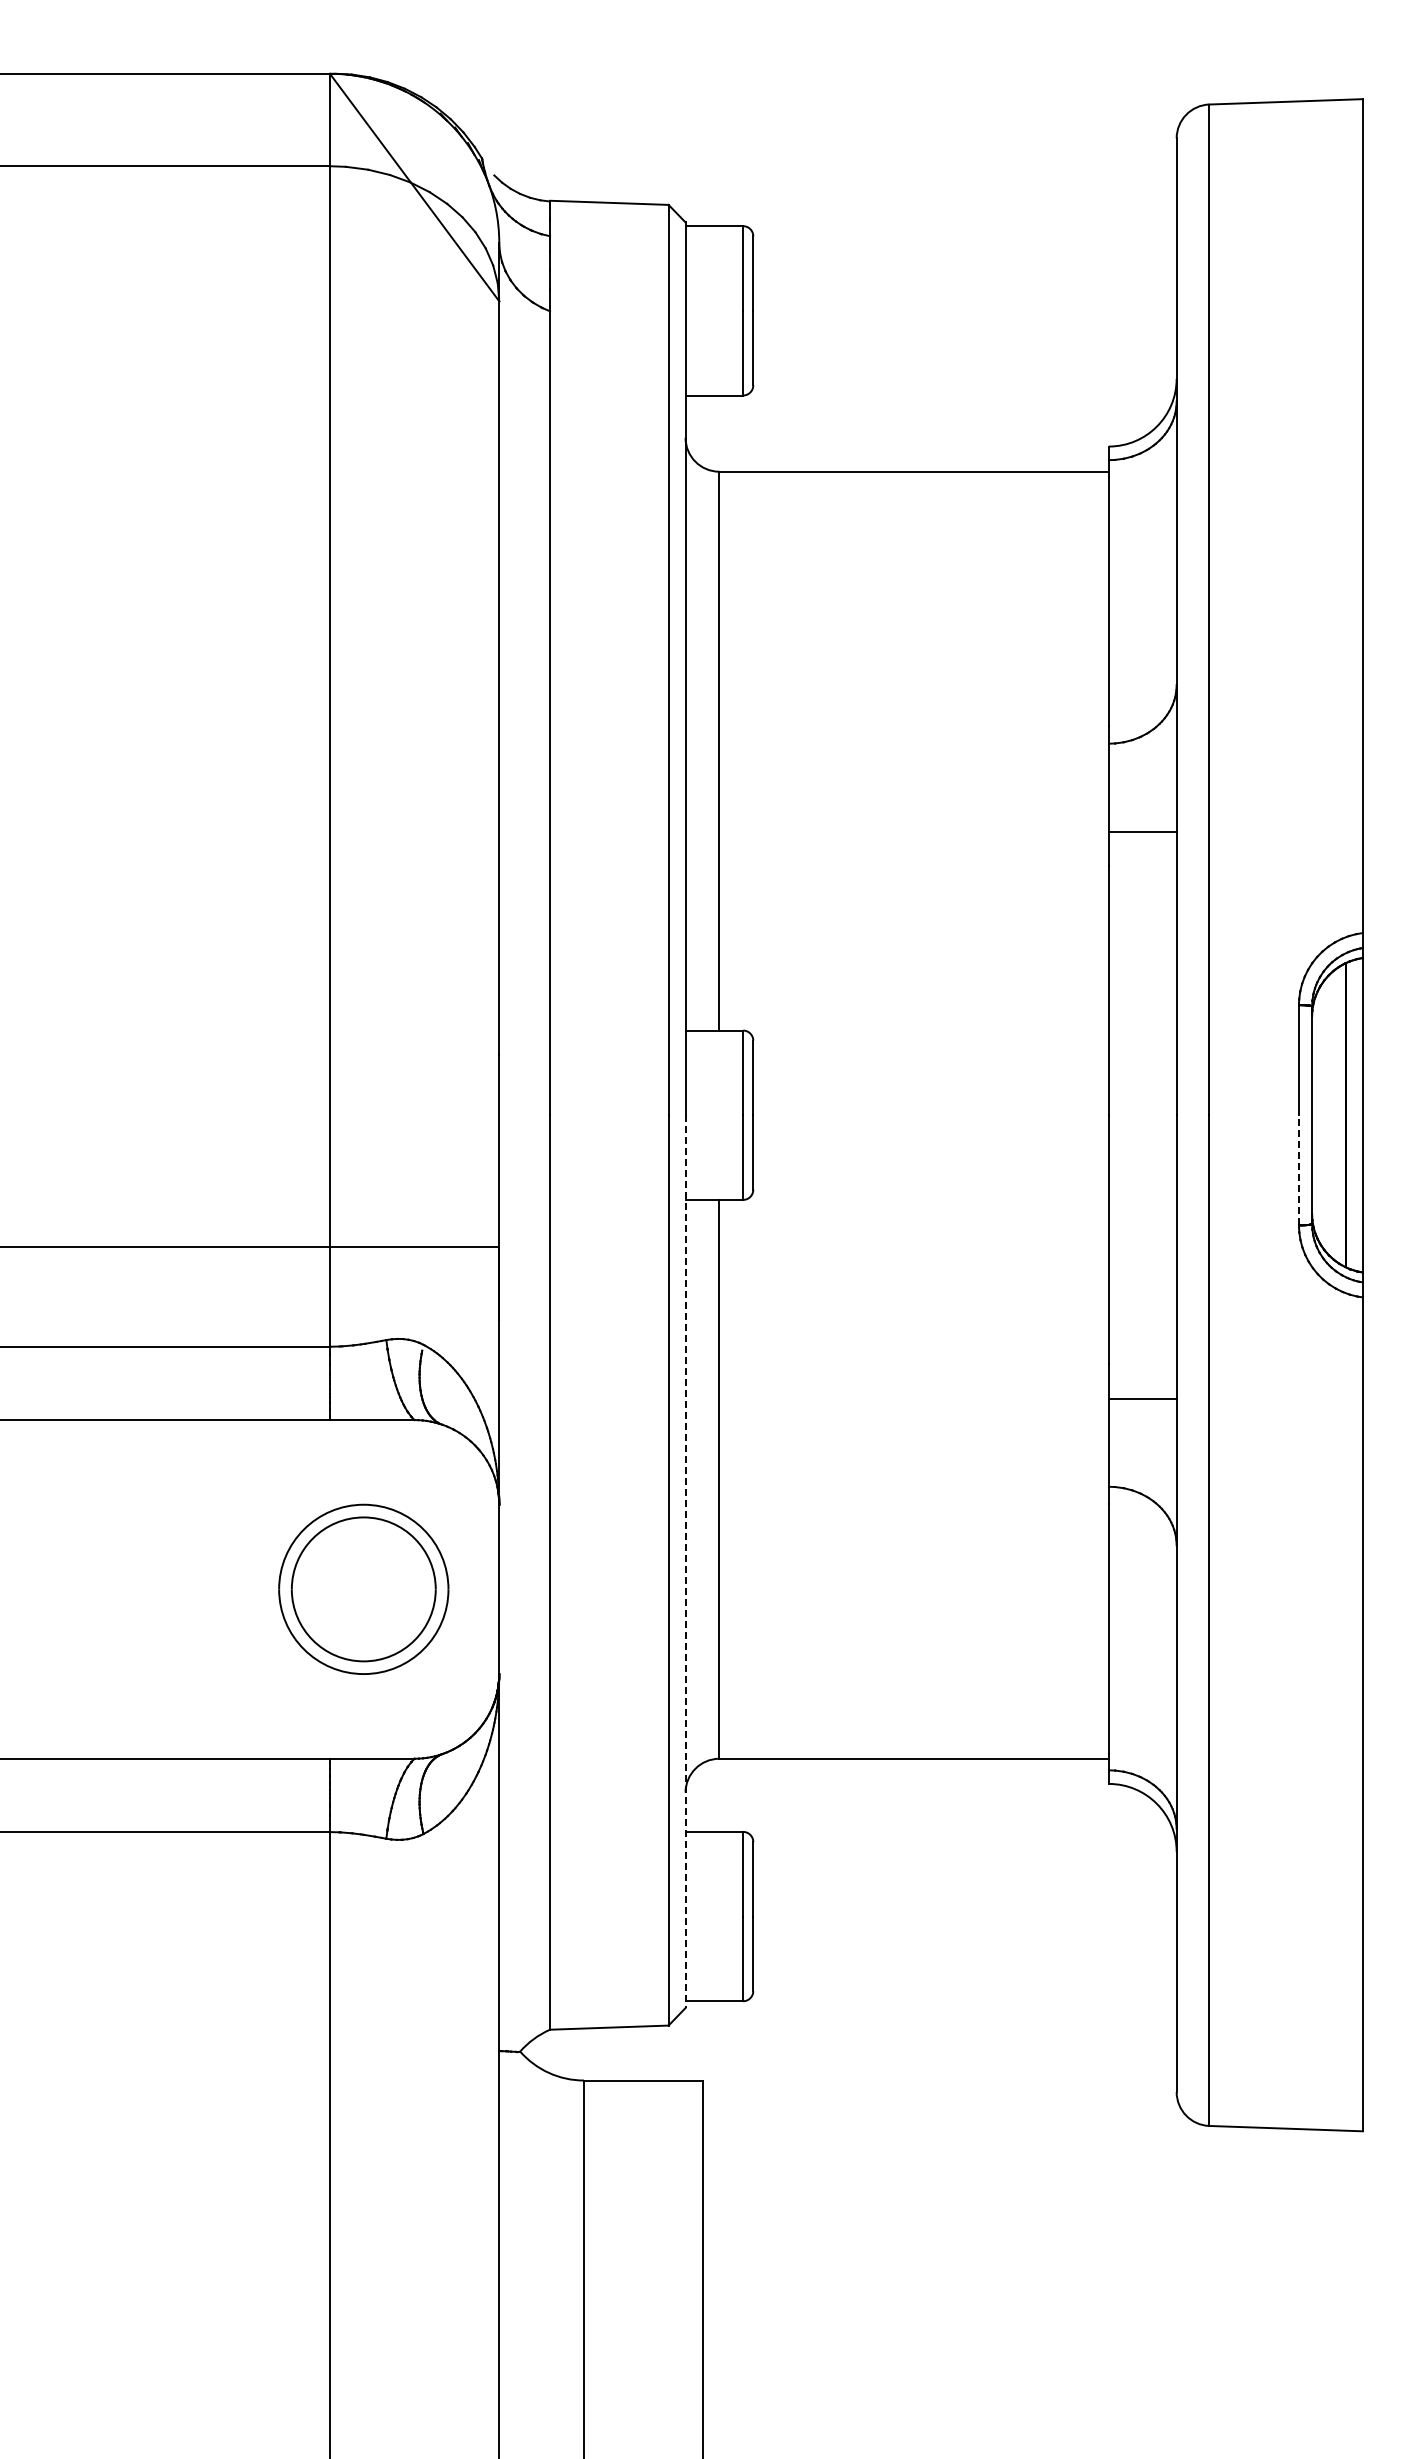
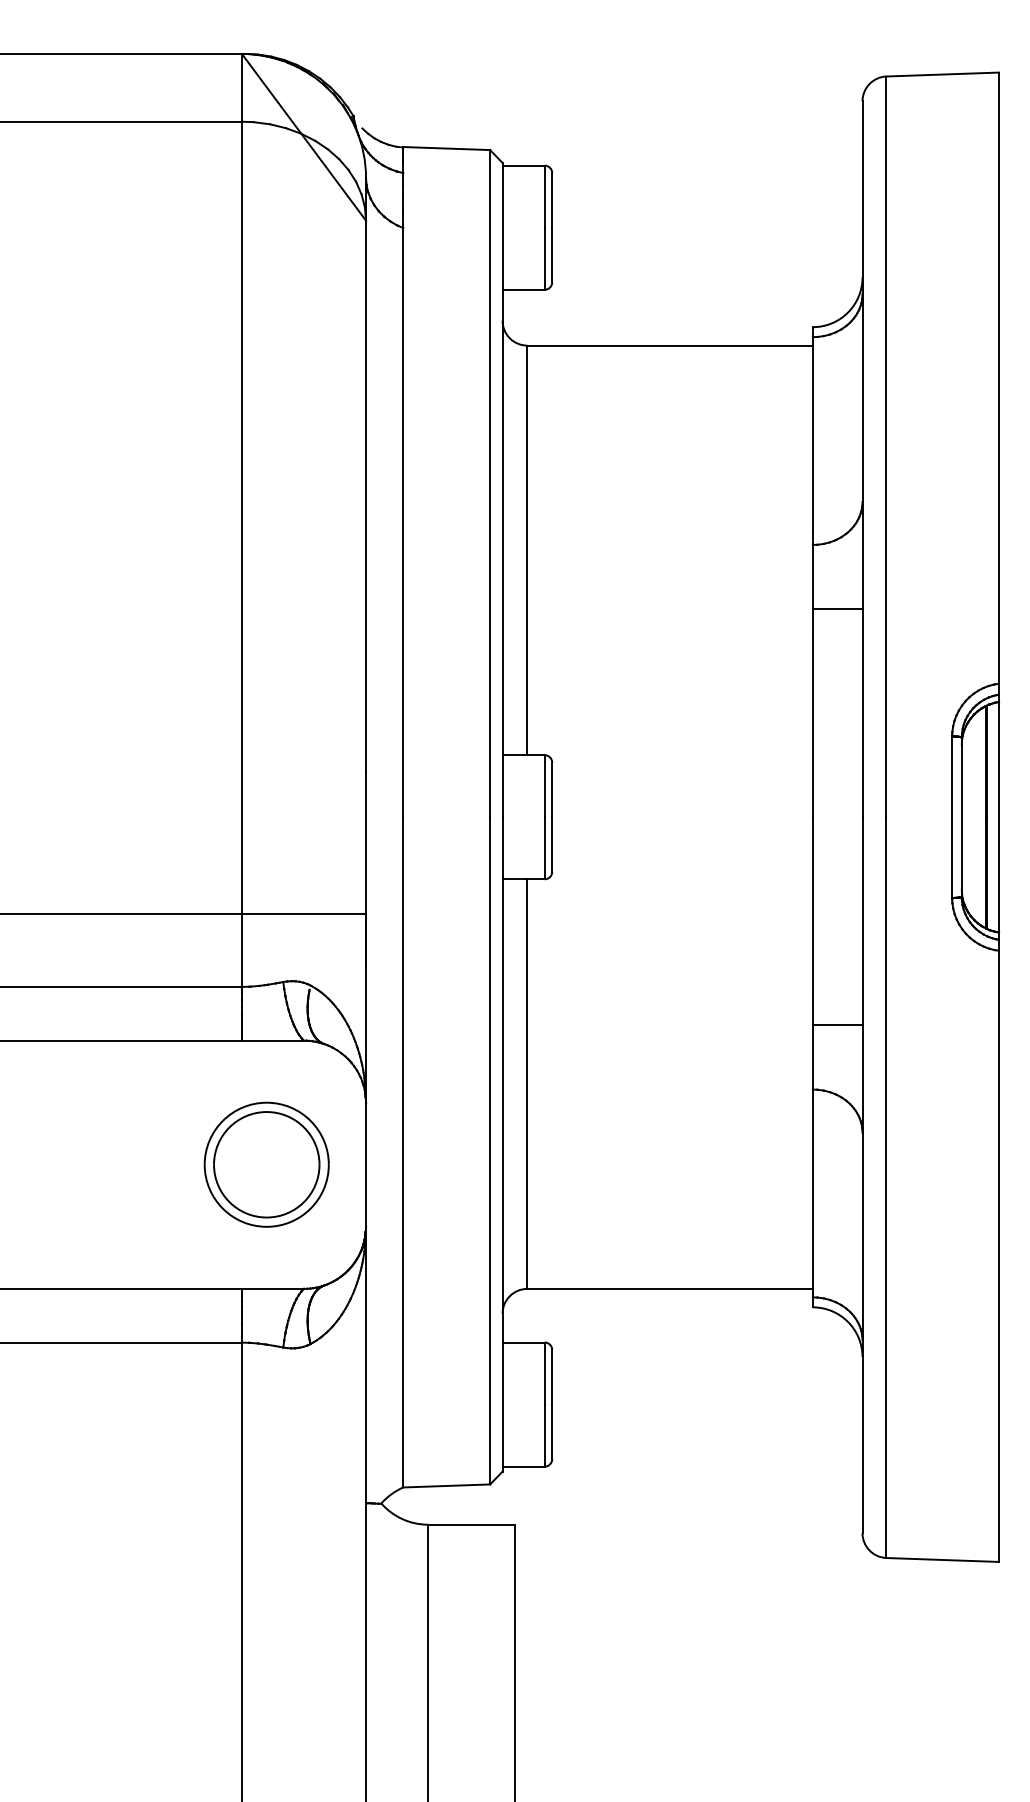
line: (1299, 1169) -> (952, 857), dashed -> solid
line: (685, 1562) -> (502, 1145), dashed -> solid

